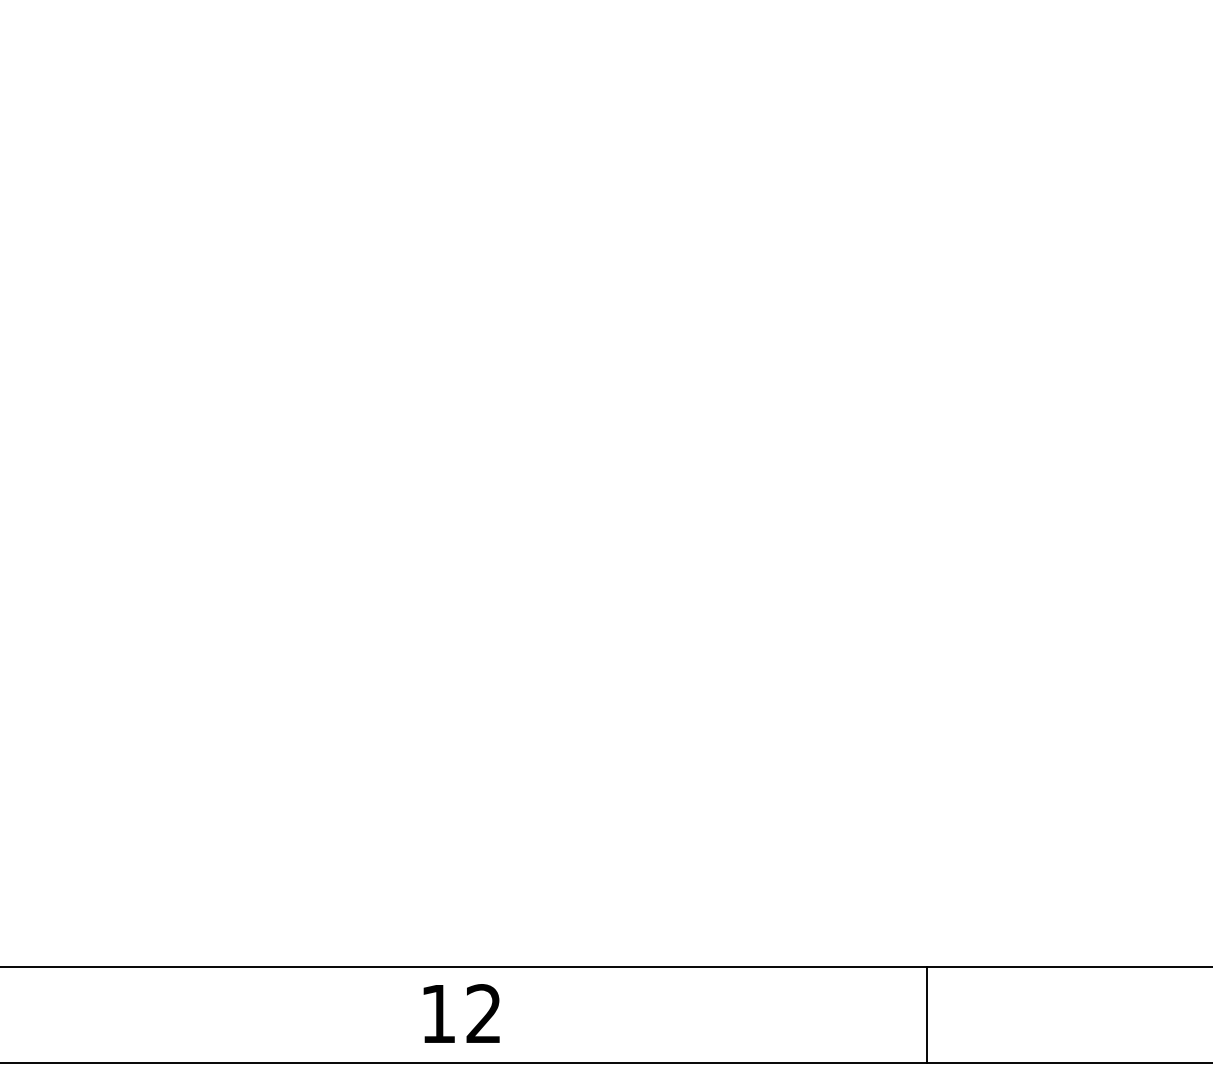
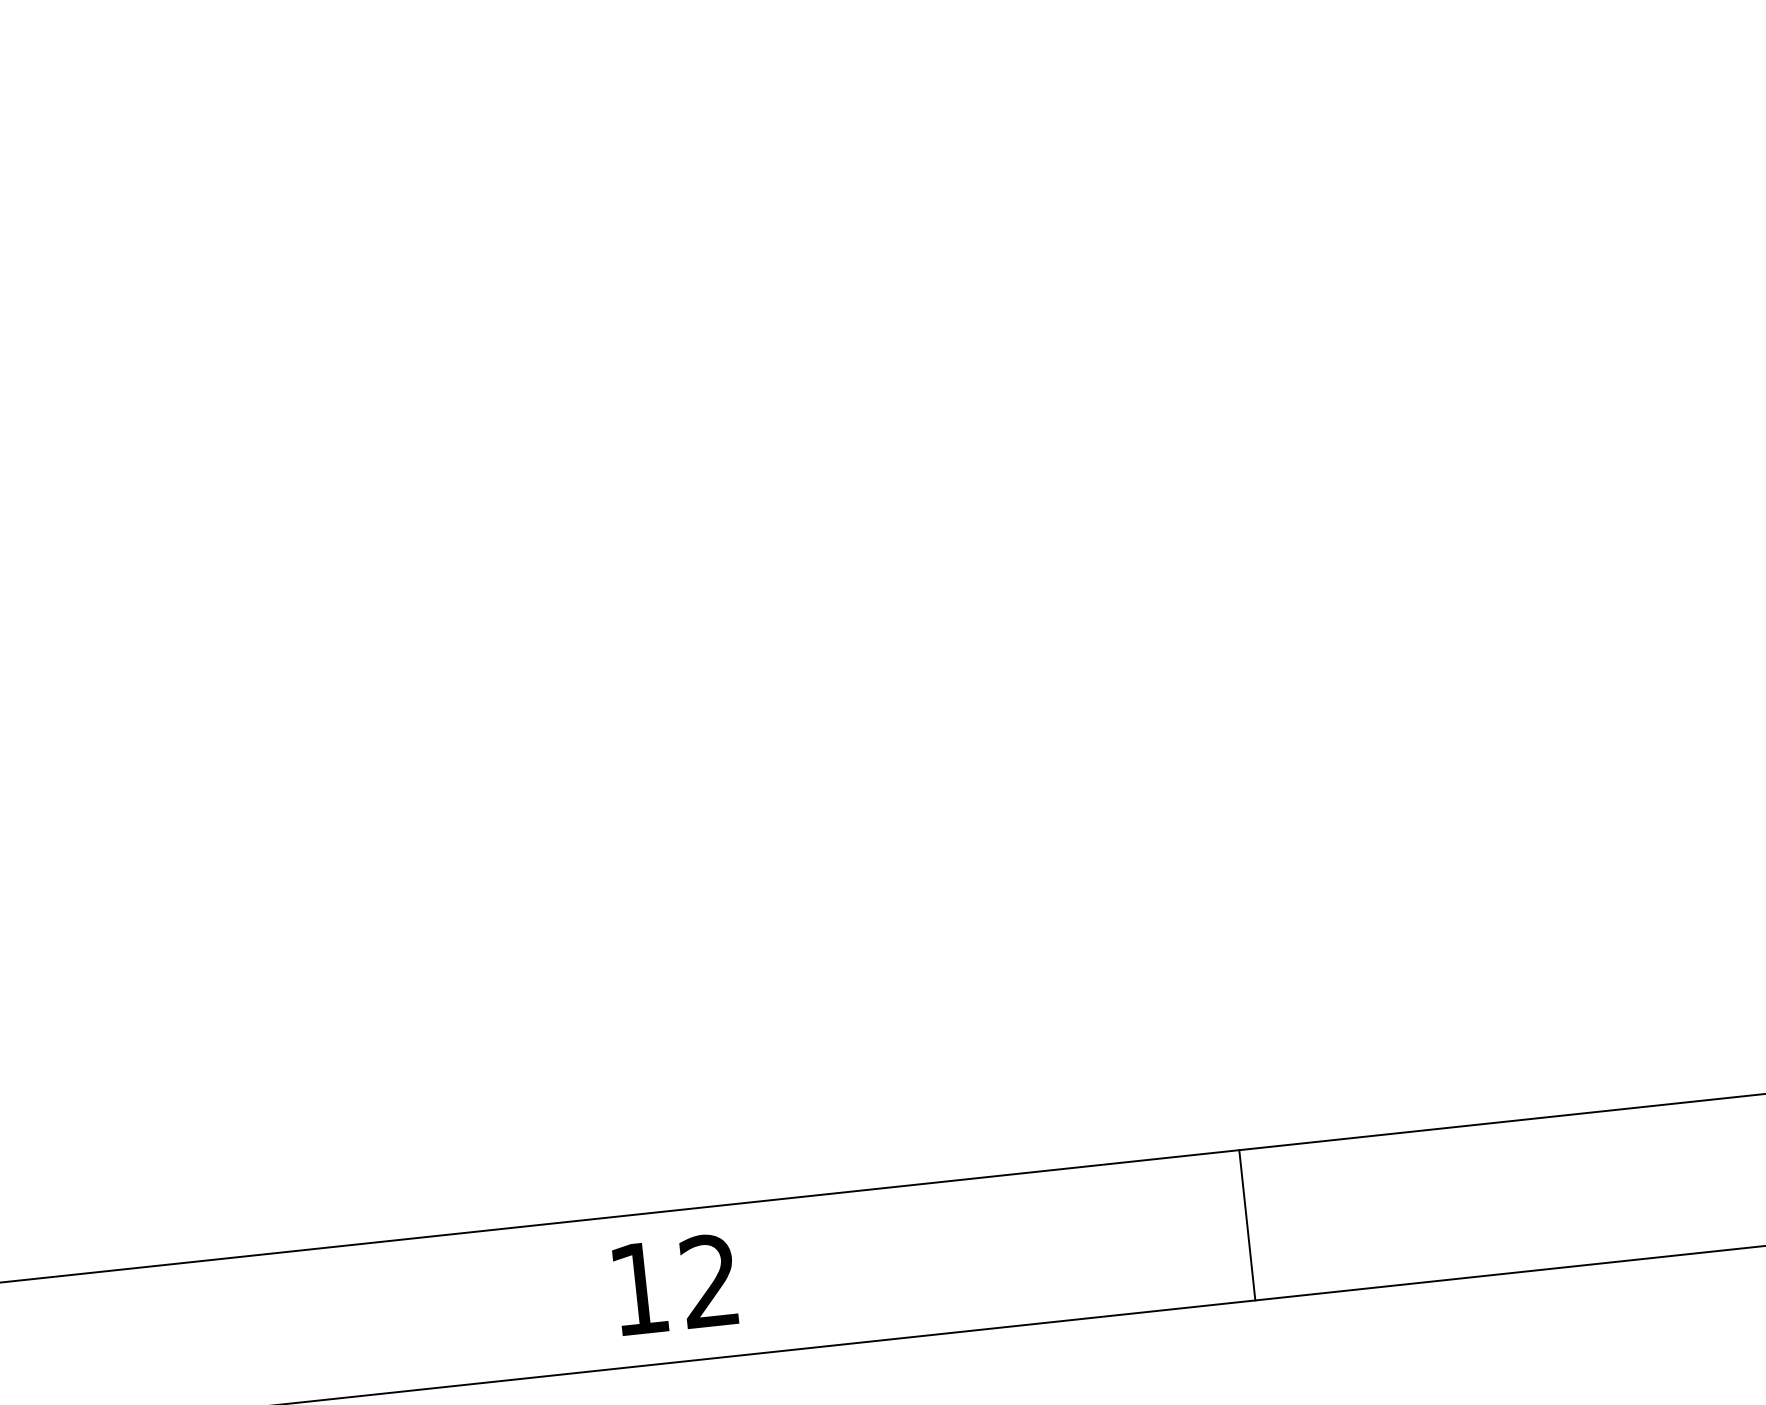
text: (461, 1013) -> (675, 1284), moved
line: (926, 1014) -> (1246, 1224), moved

